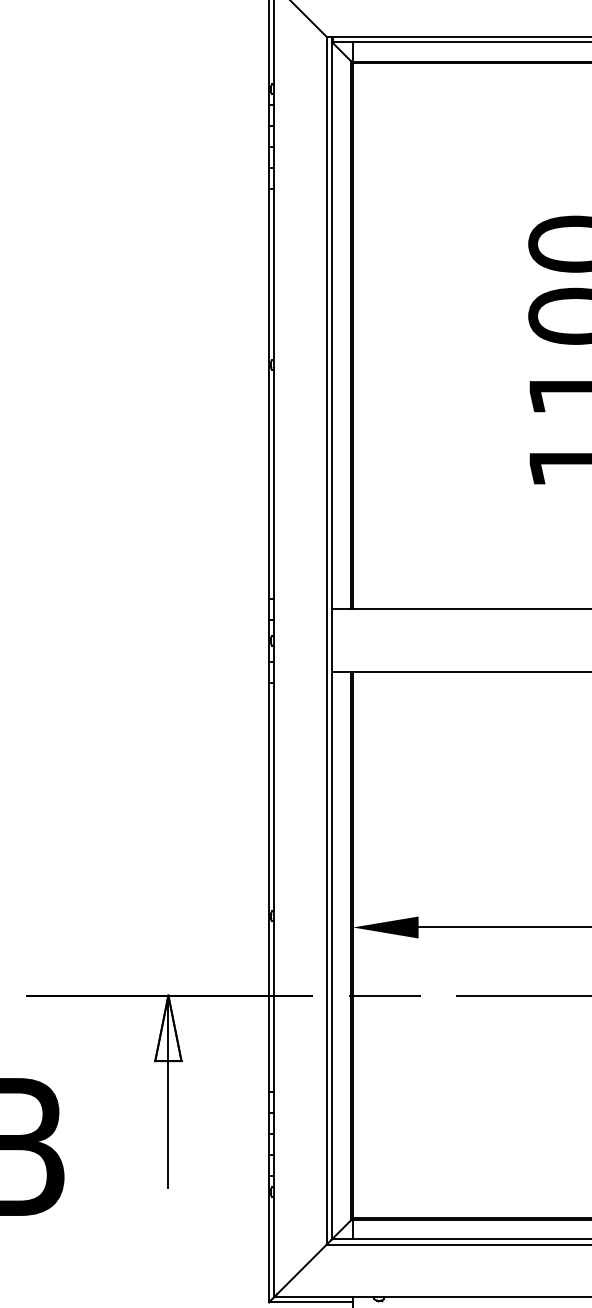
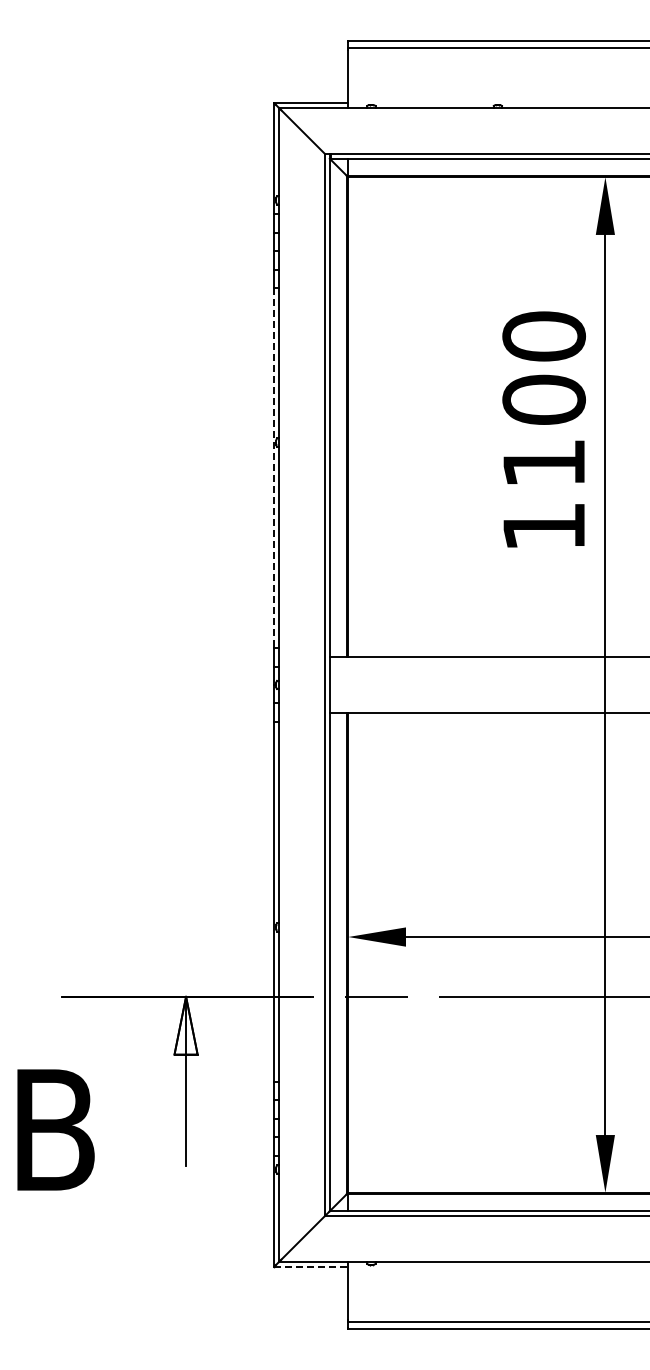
line: (269, 394) -> (274, 468), solid -> dashed
line: (311, 1302) -> (311, 1266), solid -> dashed

